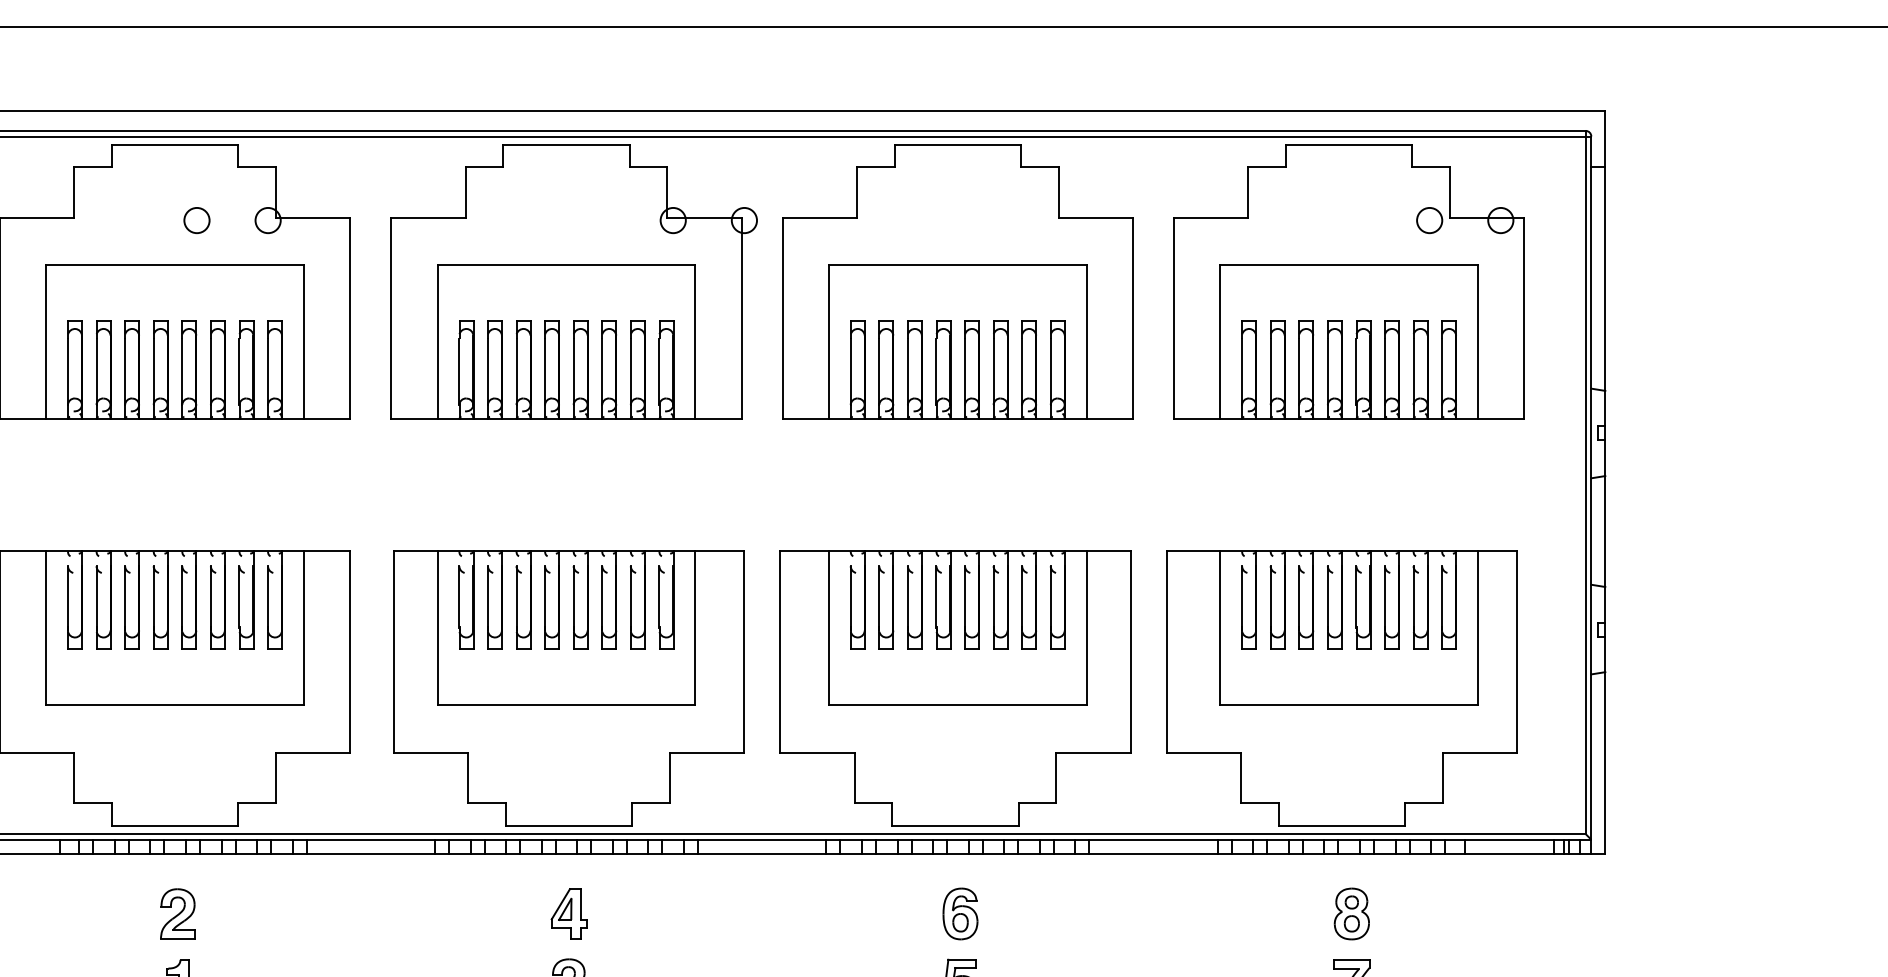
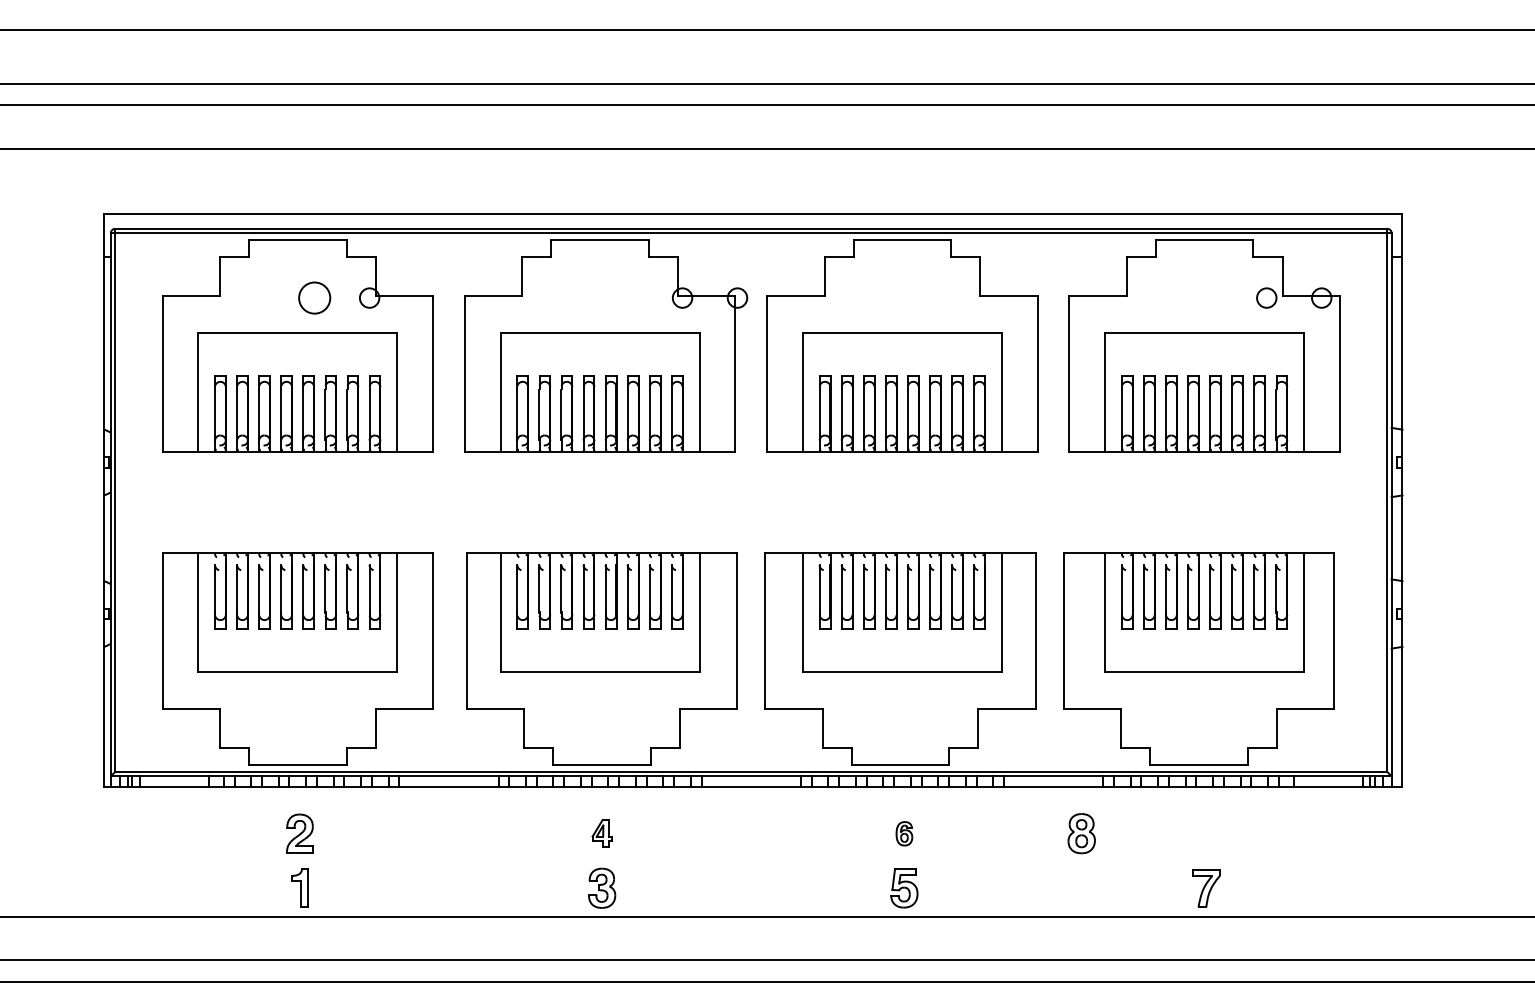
circle: (196, 219) -> (314, 297), size x1.6
part: (568, 913) -> (601, 833), size x0.7
part: (960, 913) -> (904, 833), size x0.6
part: (1351, 913) -> (1081, 833), moved

